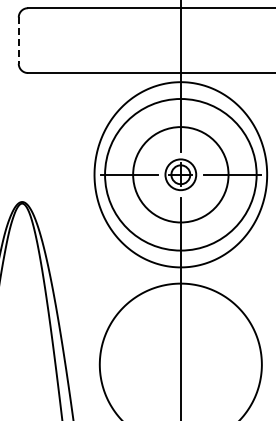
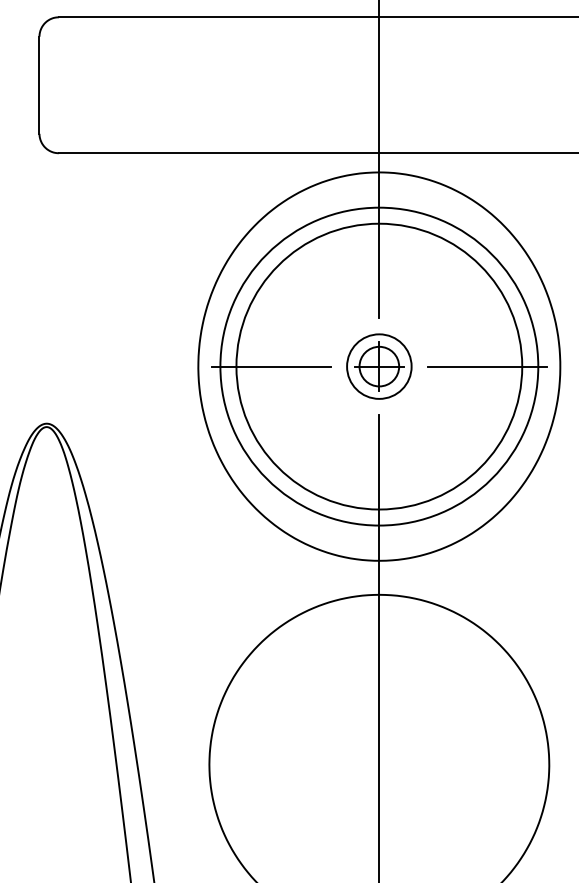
line: (18, 41) -> (38, 87), dashed -> solid
circle: (180, 174) -> (378, 366), size x1.43

